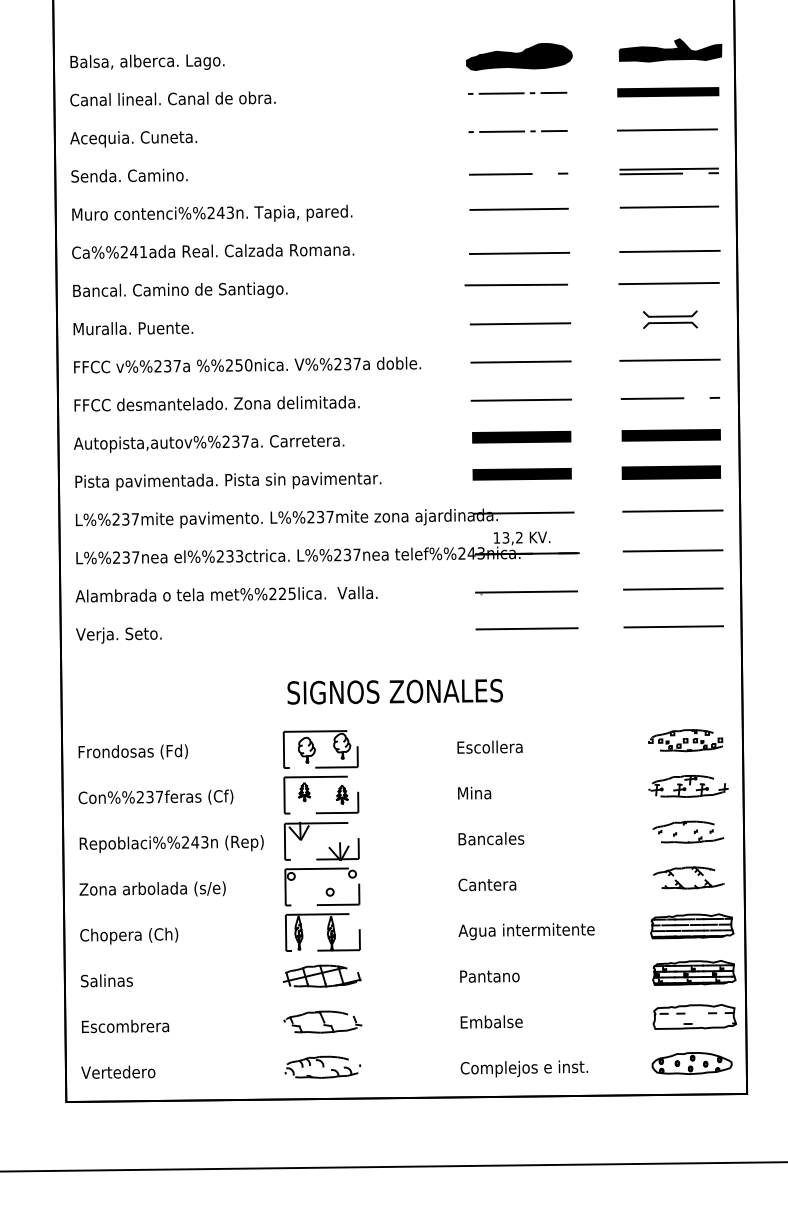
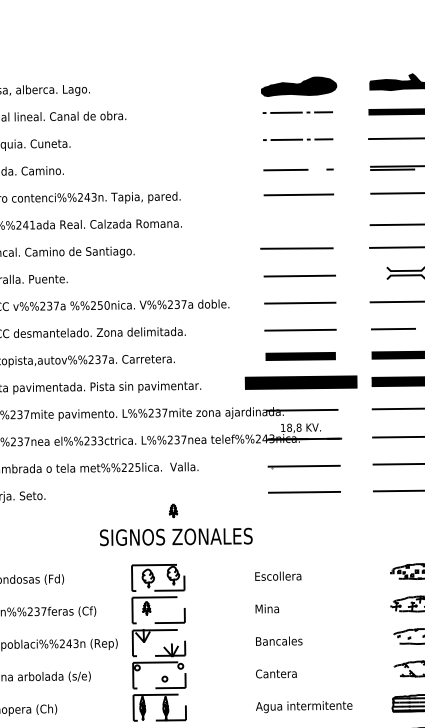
line: (519, 253) -> (299, 226), removed
part: (521, 474) -> (300, 382), size x1.6
text: (512, 537) -> (294, 427), 13,2 -> 18,8
text: (394, 691) -> (175, 536), moved
part: (341, 794) -> (172, 510), moved

